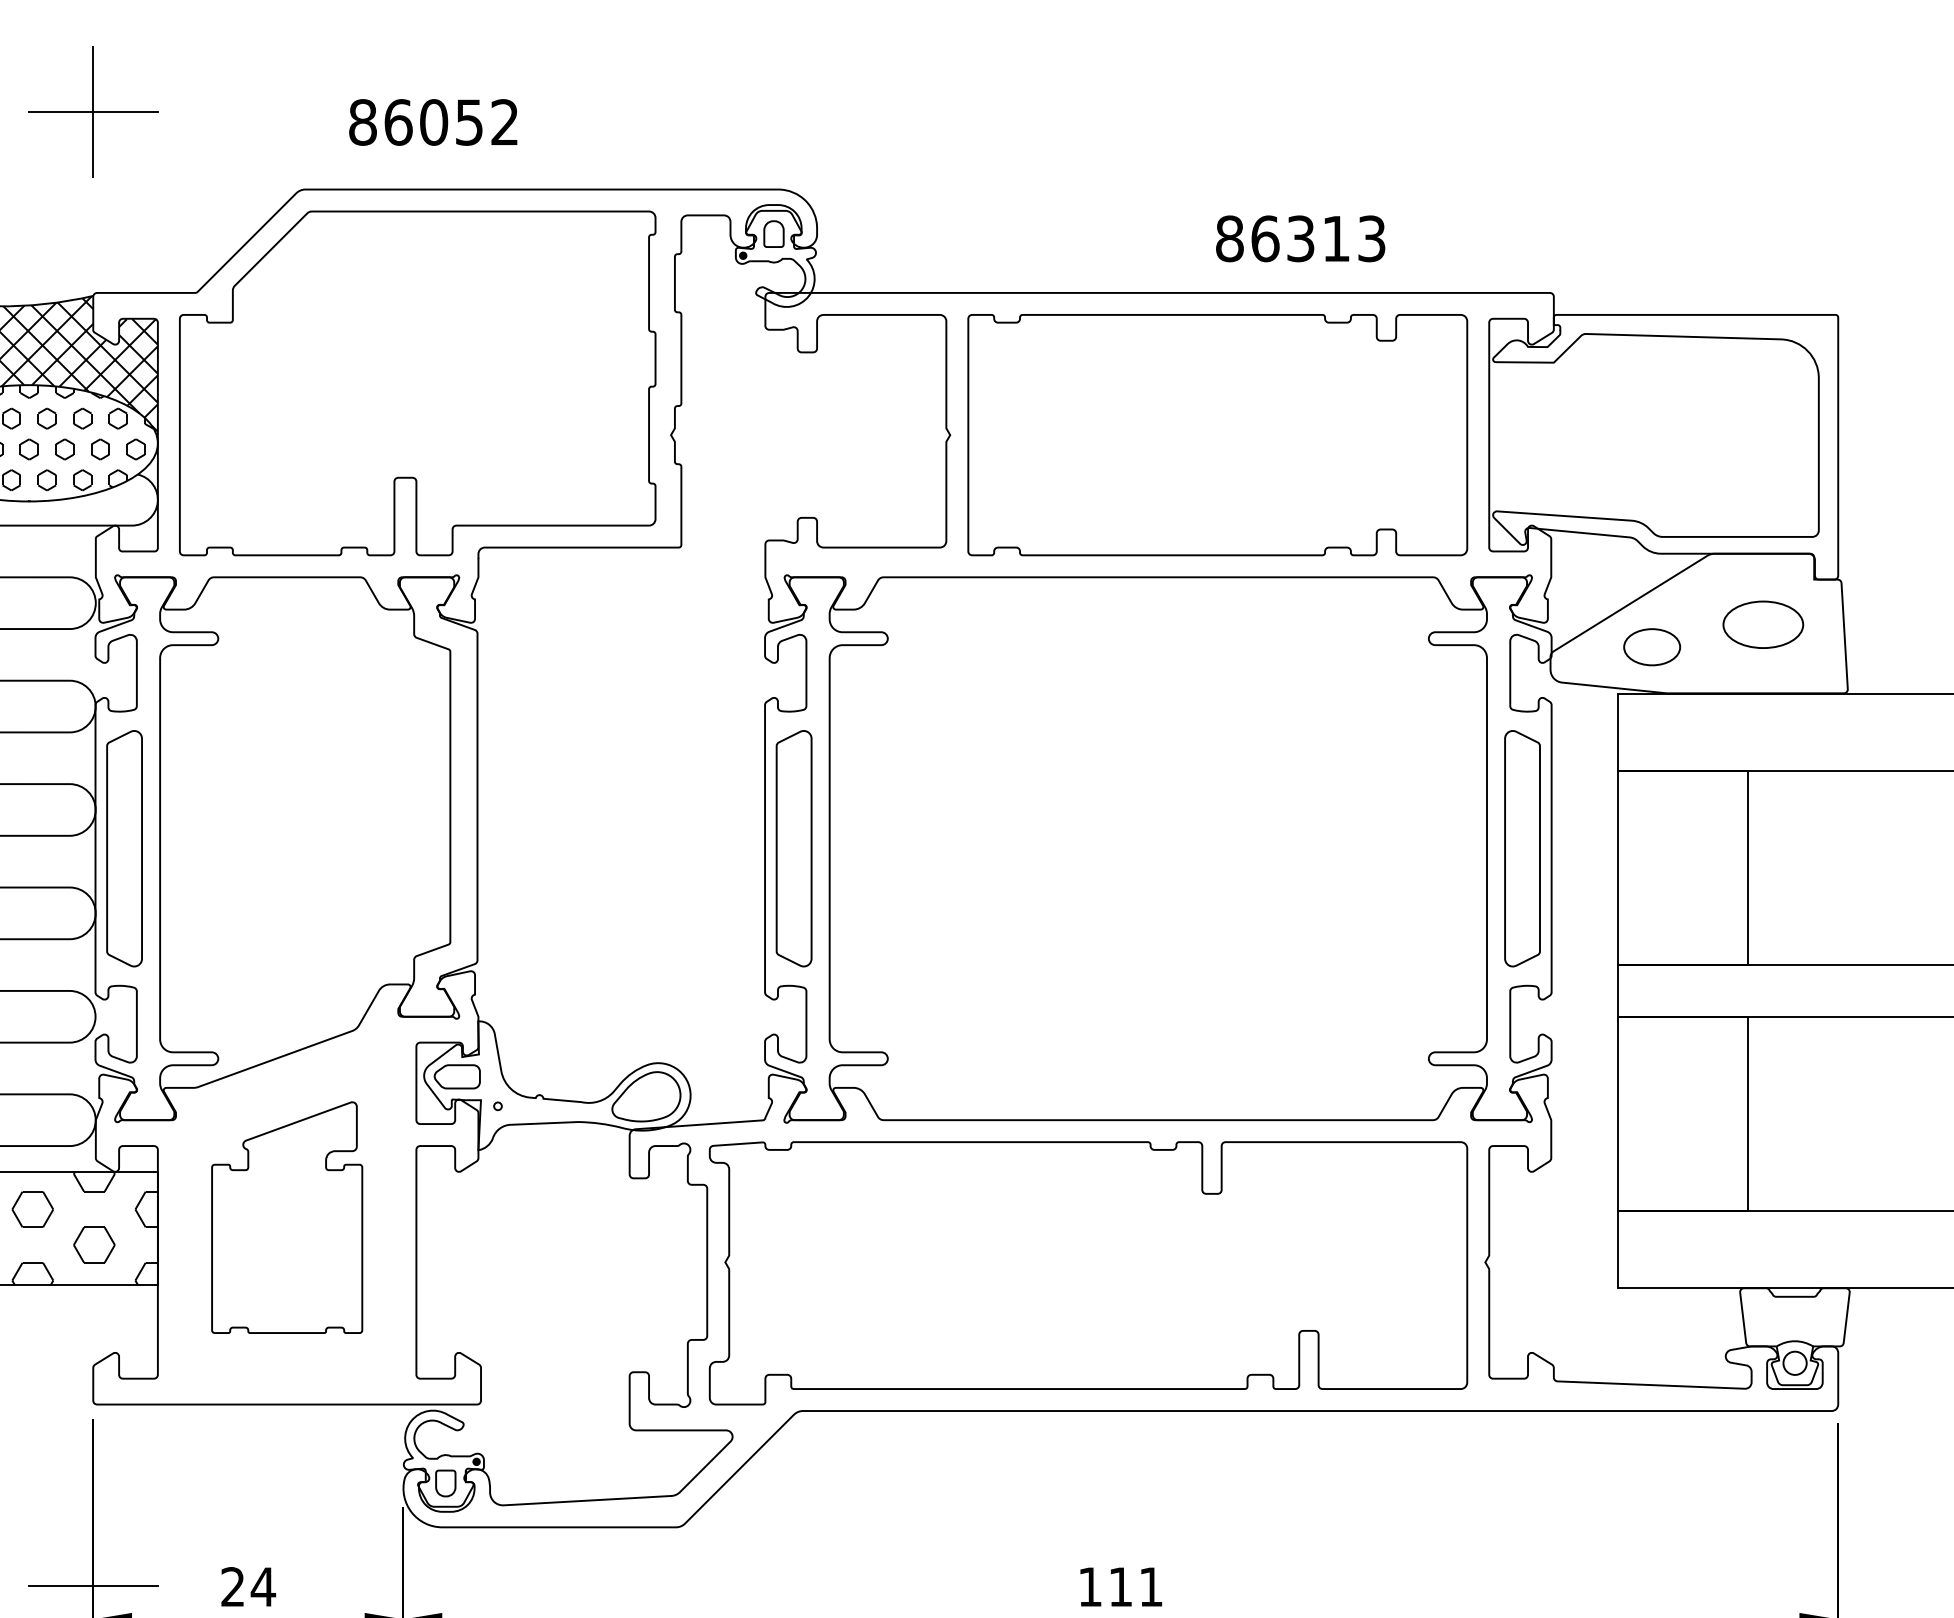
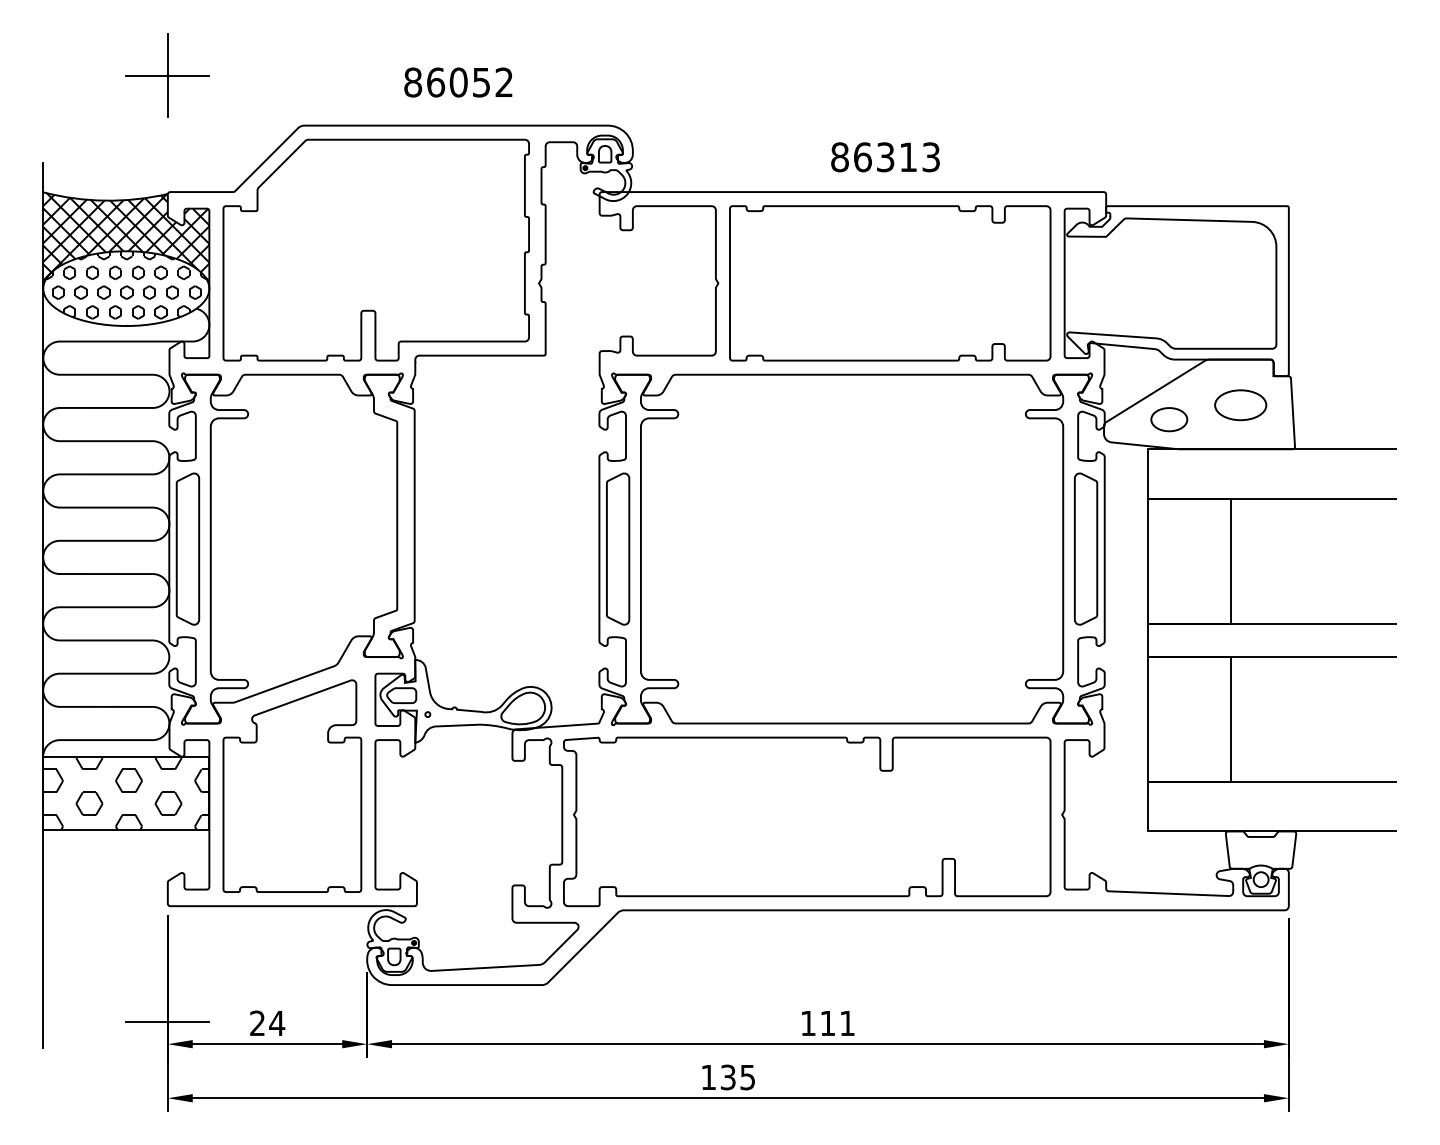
text: (433, 122) -> (458, 82), moved
text: (1300, 239) -> (885, 157), moved
part: (287, 1216) -> (292, 785), size x1.43

